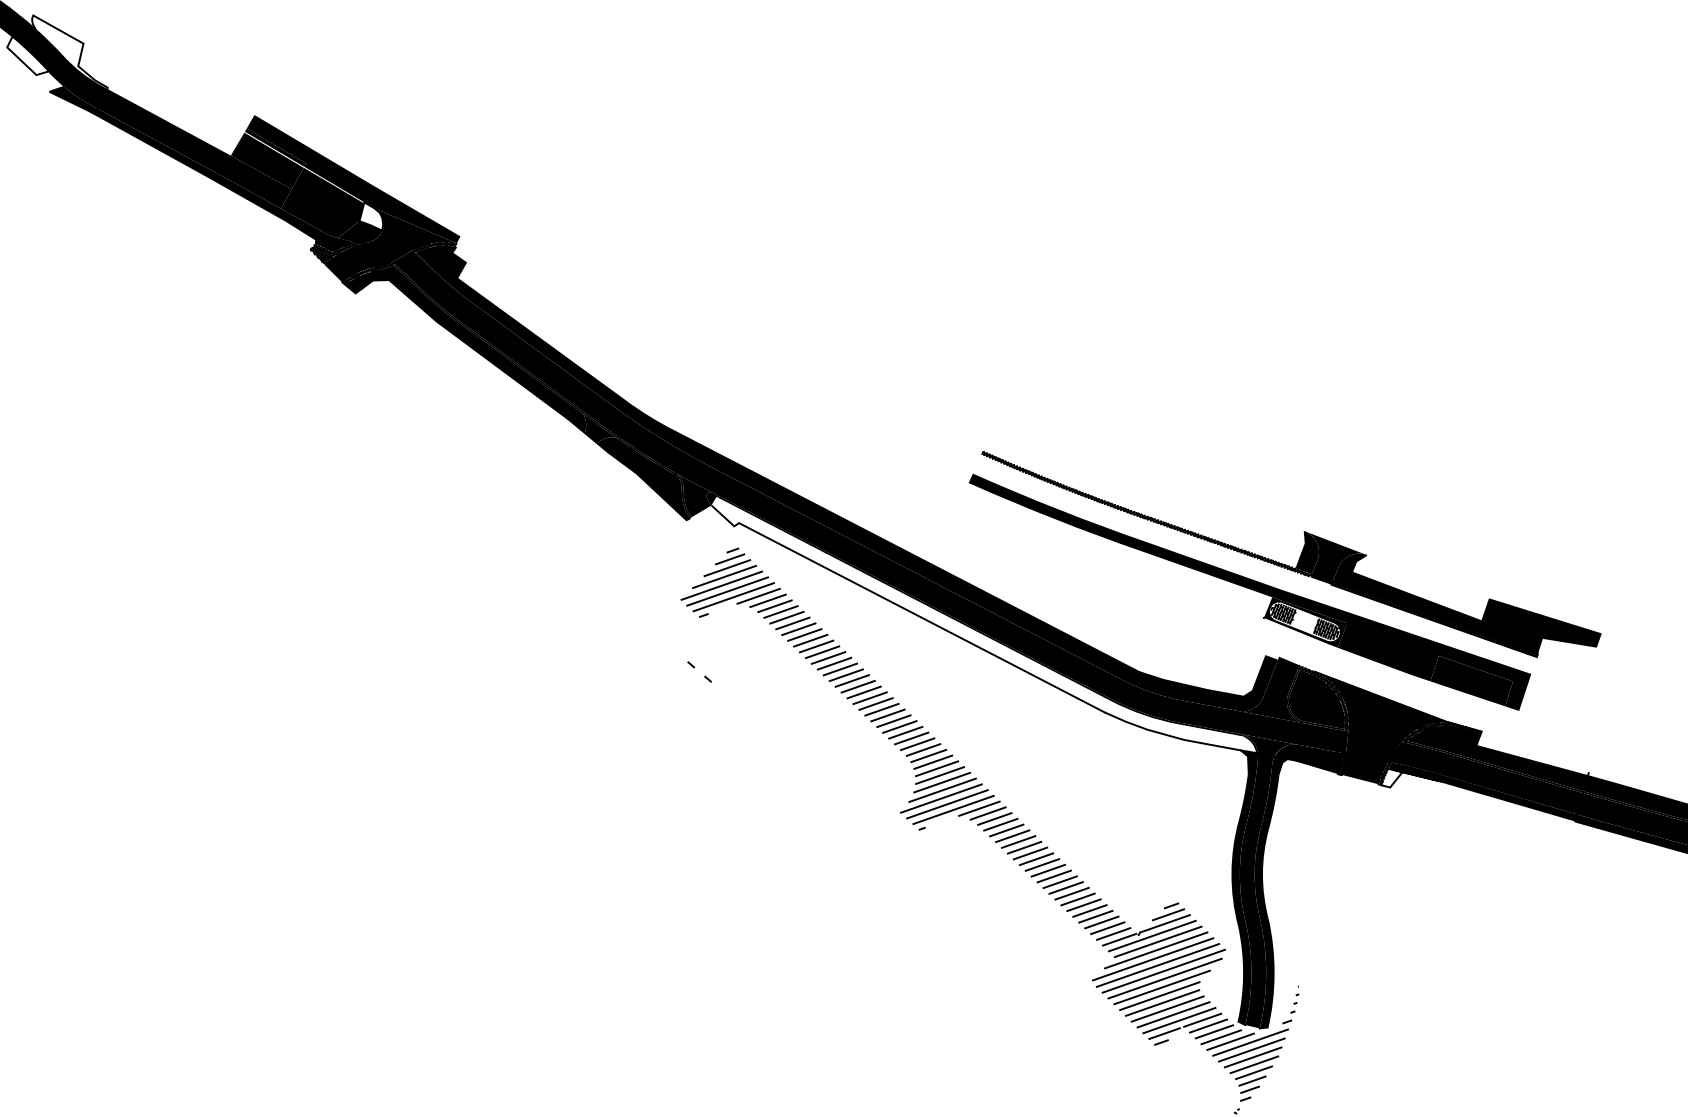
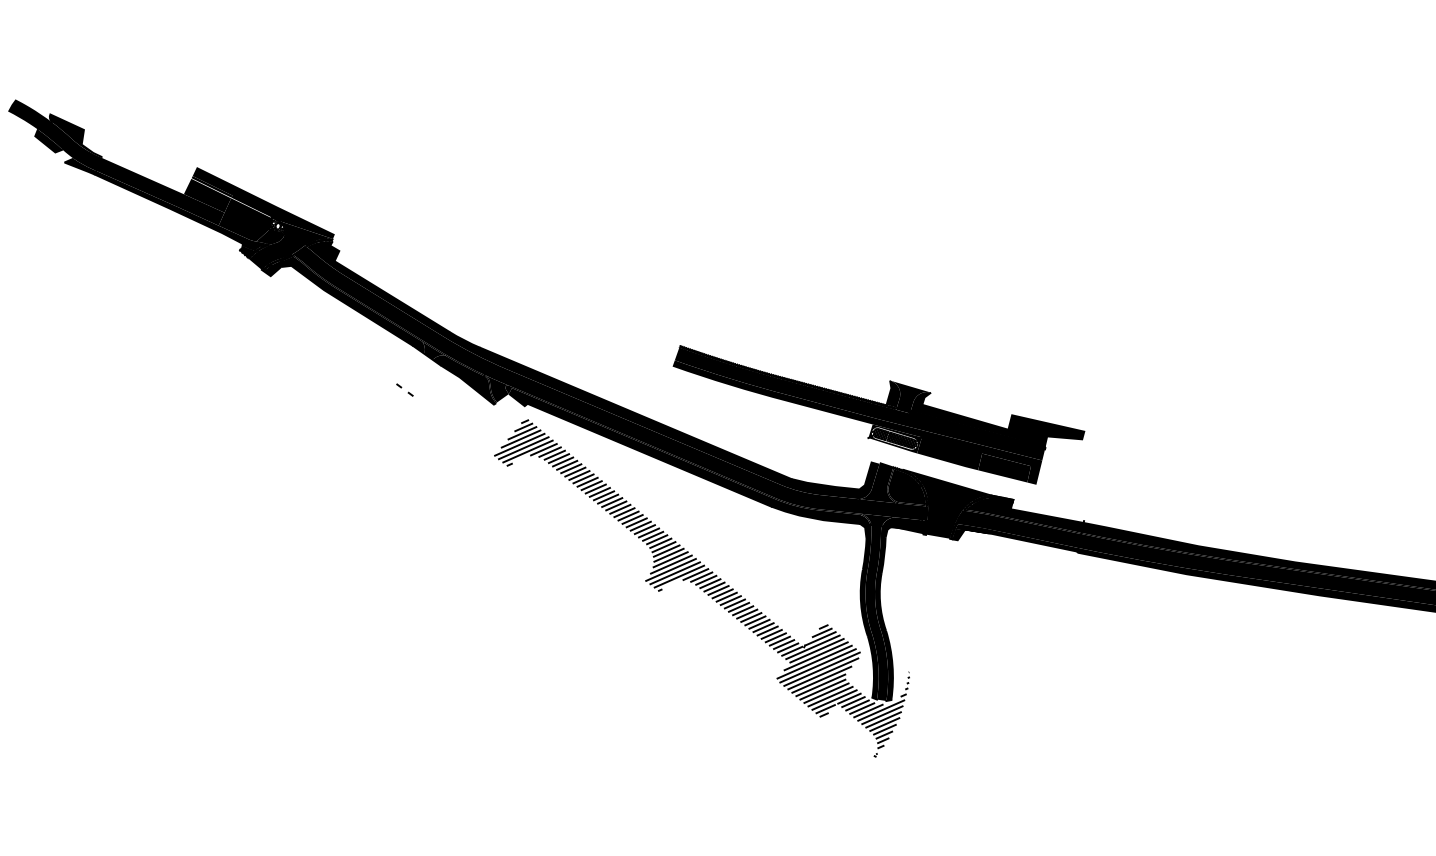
fill: (69, 51) -> (75, 135), added
fill: (27, 55) -> (48, 140), added
hatch: (372, 217) -> (277, 226), added
fill: (1254, 563) -> (859, 403), added
hatch: (1304, 621) -> (894, 438), added
fill: (983, 624) -> (689, 456), added
part: (699, 671) -> (404, 389), moved
fill: (1392, 778) -> (958, 534), added

